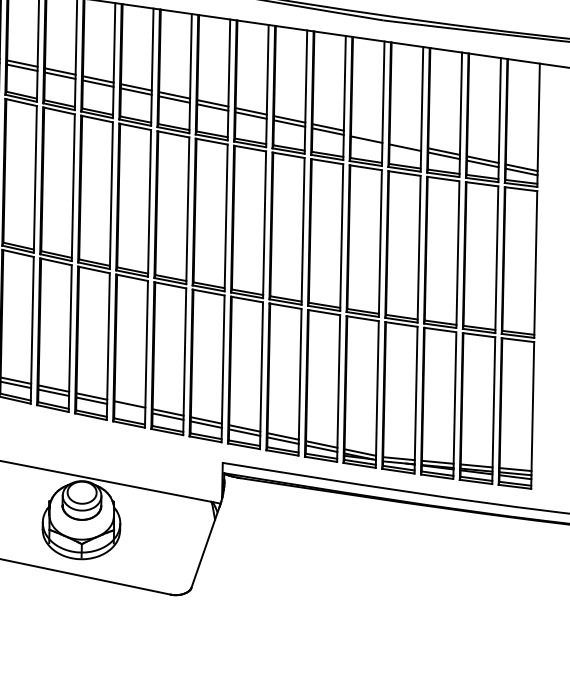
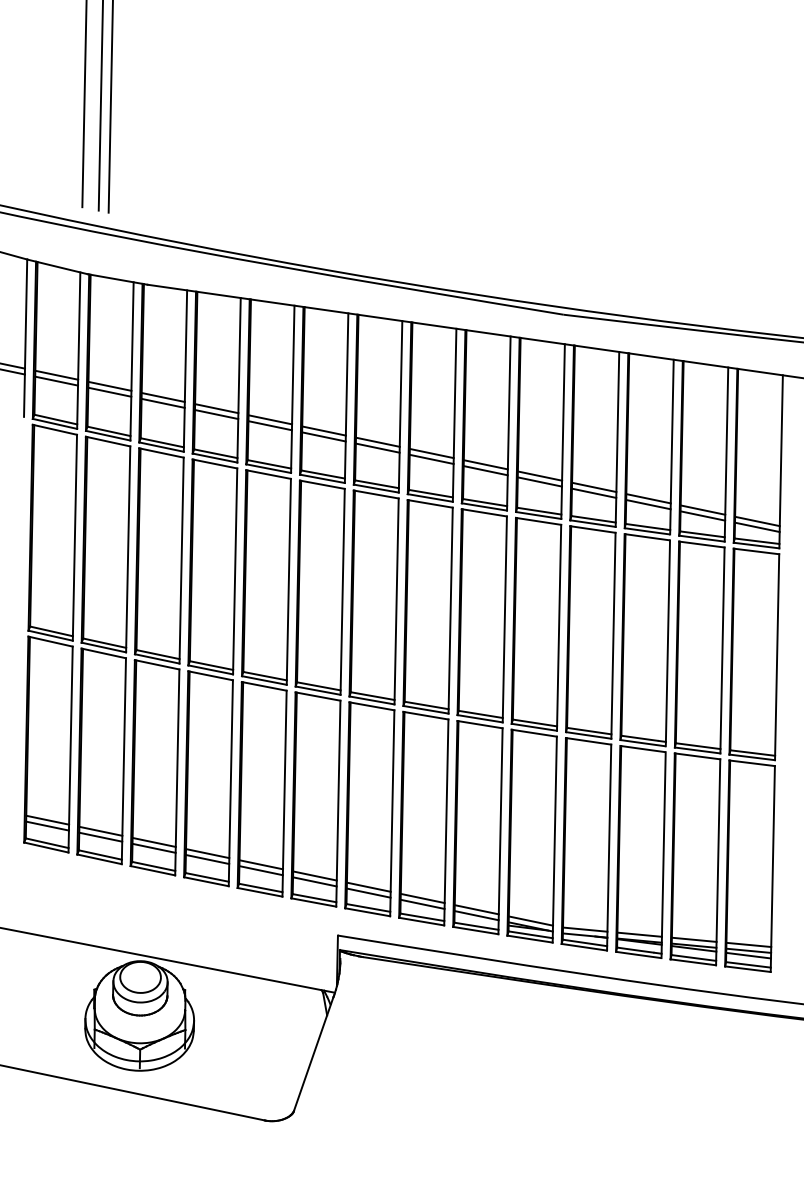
line: (366, 135) -> (539, 475), added
line: (405, 143) -> (594, 487), added
line: (129, 408) -> (207, 859), added

